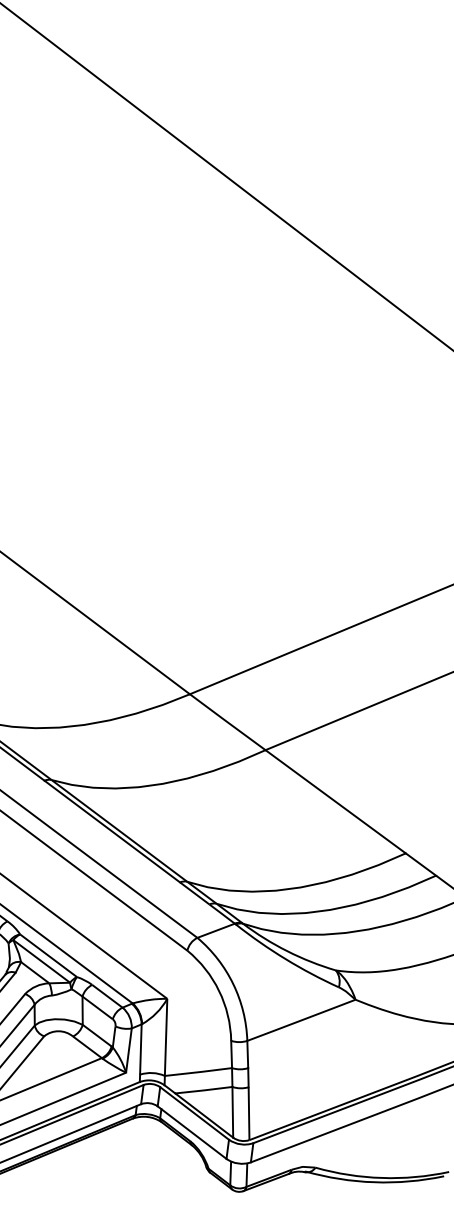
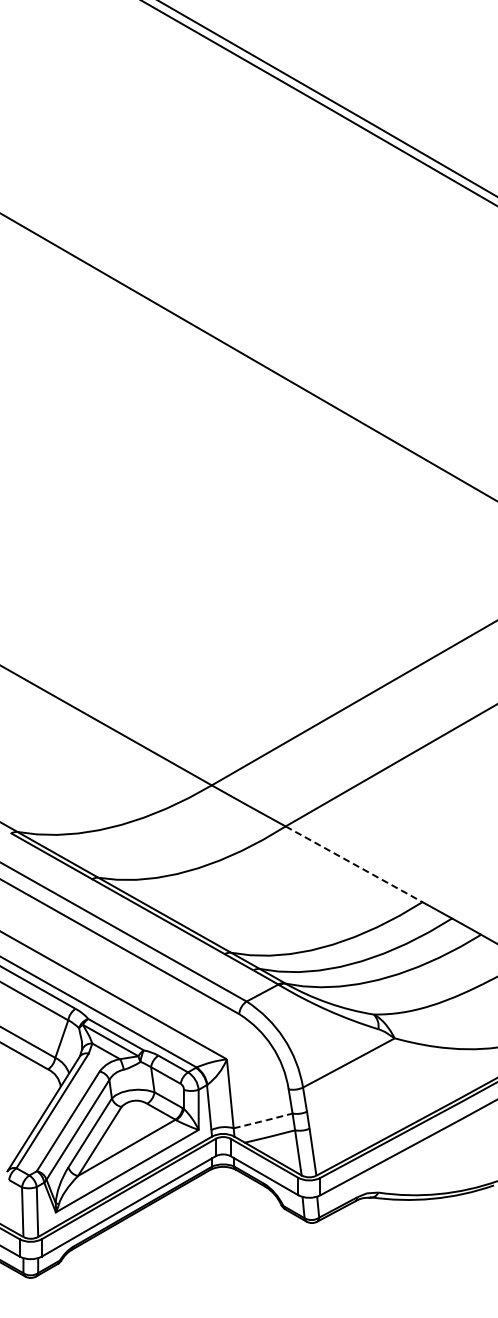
line: (336, 802) -> (354, 864), solid -> dashed
line: (200, 1071) -> (264, 1120), solid -> dashed

